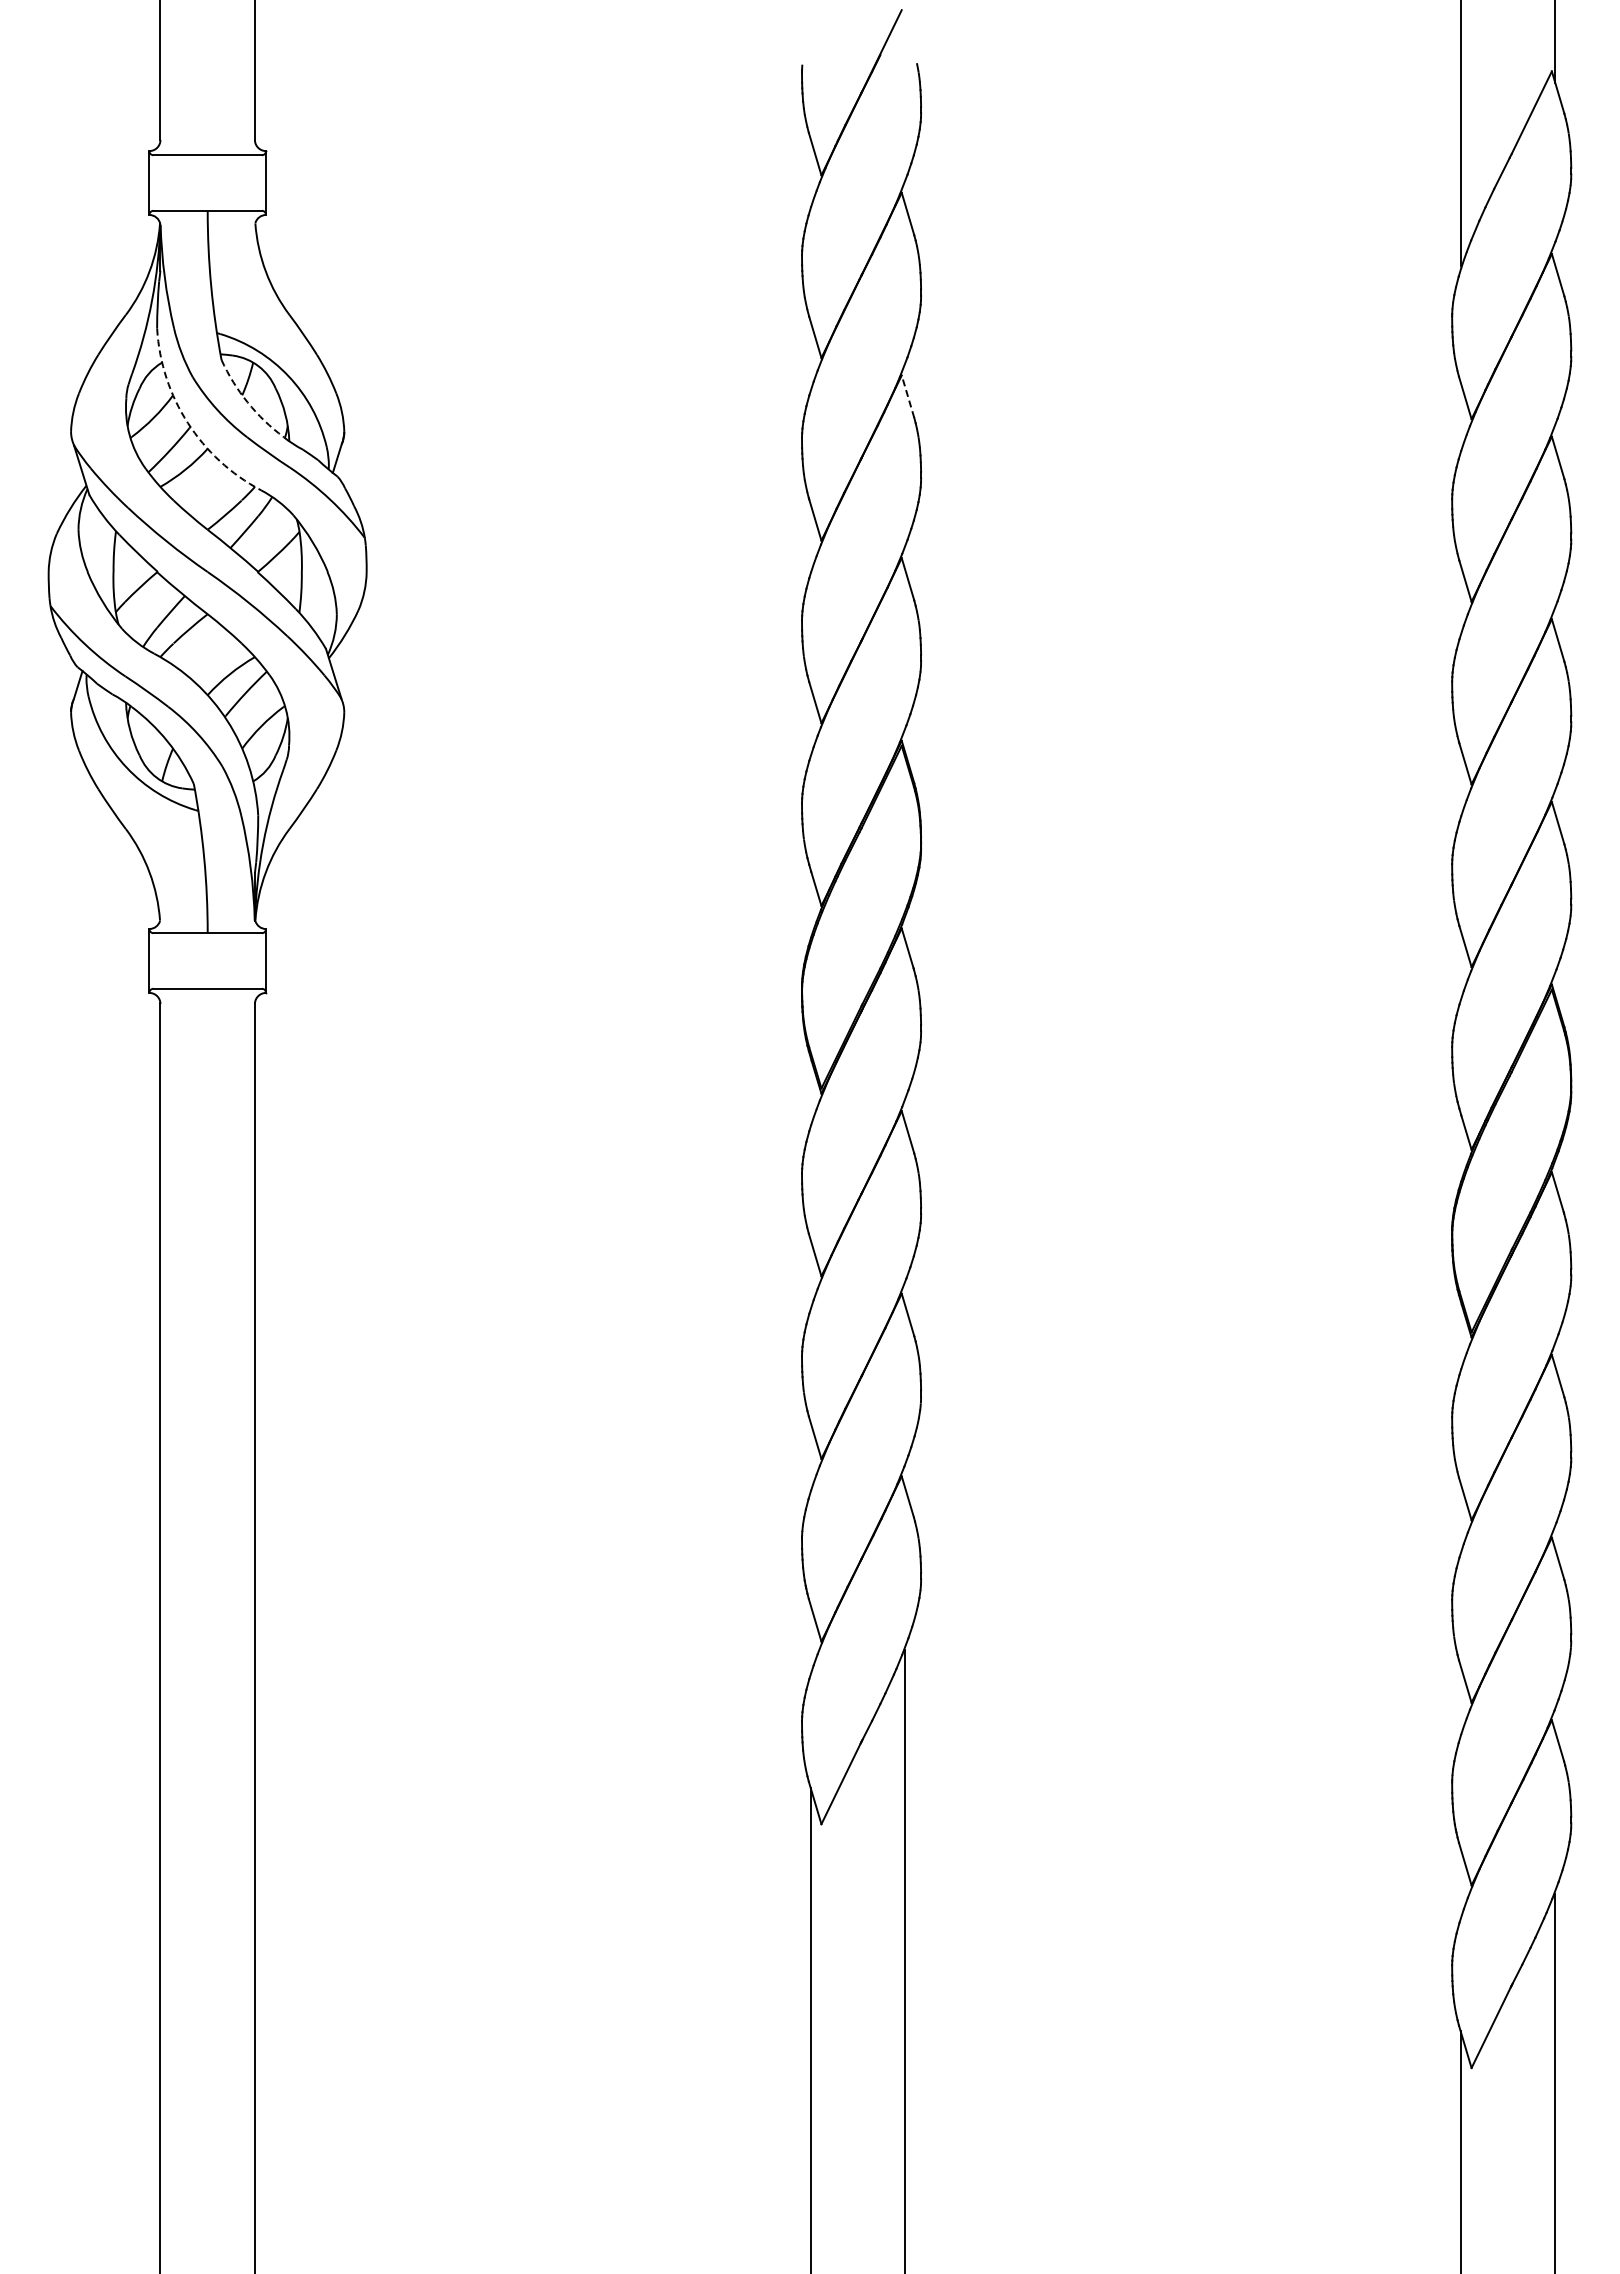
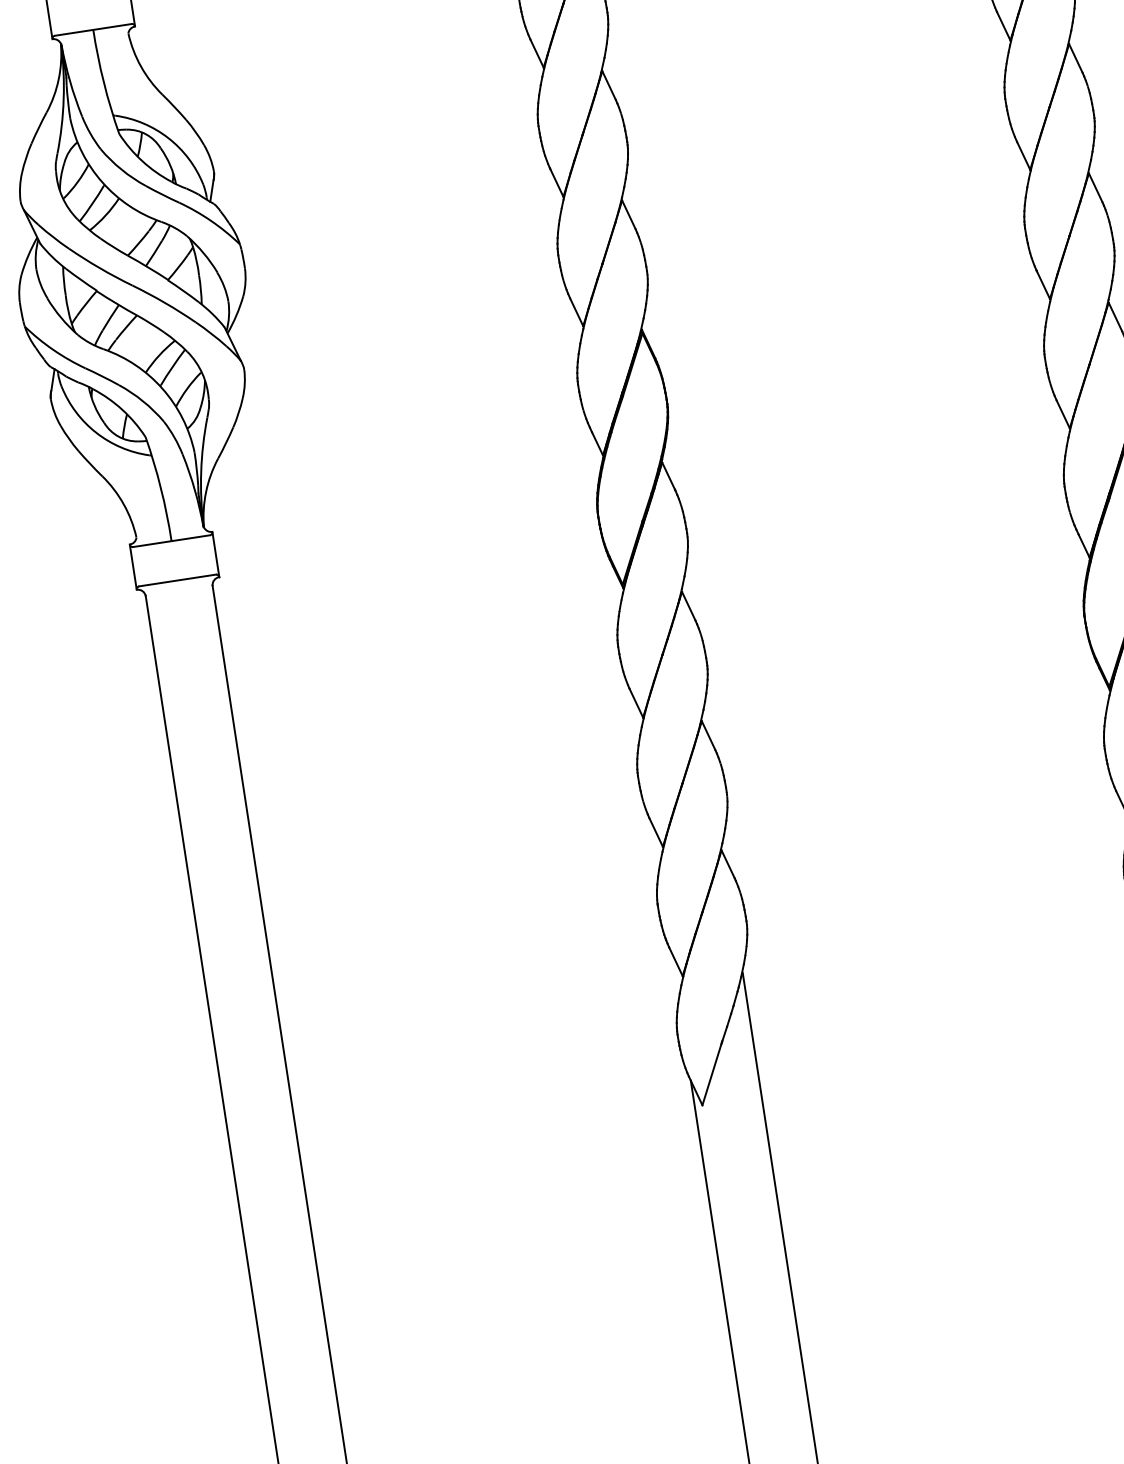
line: (907, 396) -> (608, 85), dashed -> solid
arc: (247, 402) -> (142, 161), dashed -> solid
arc: (187, 423) -> (102, 182), dashed -> solid

